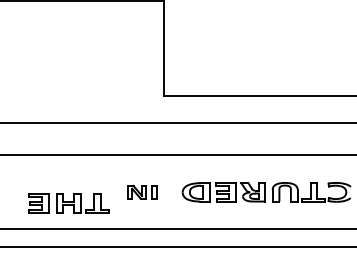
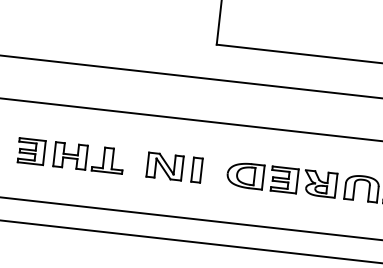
part: (142, 192) -> (175, 167), size x1.43
part: (68, 203) -> (70, 156), moved

